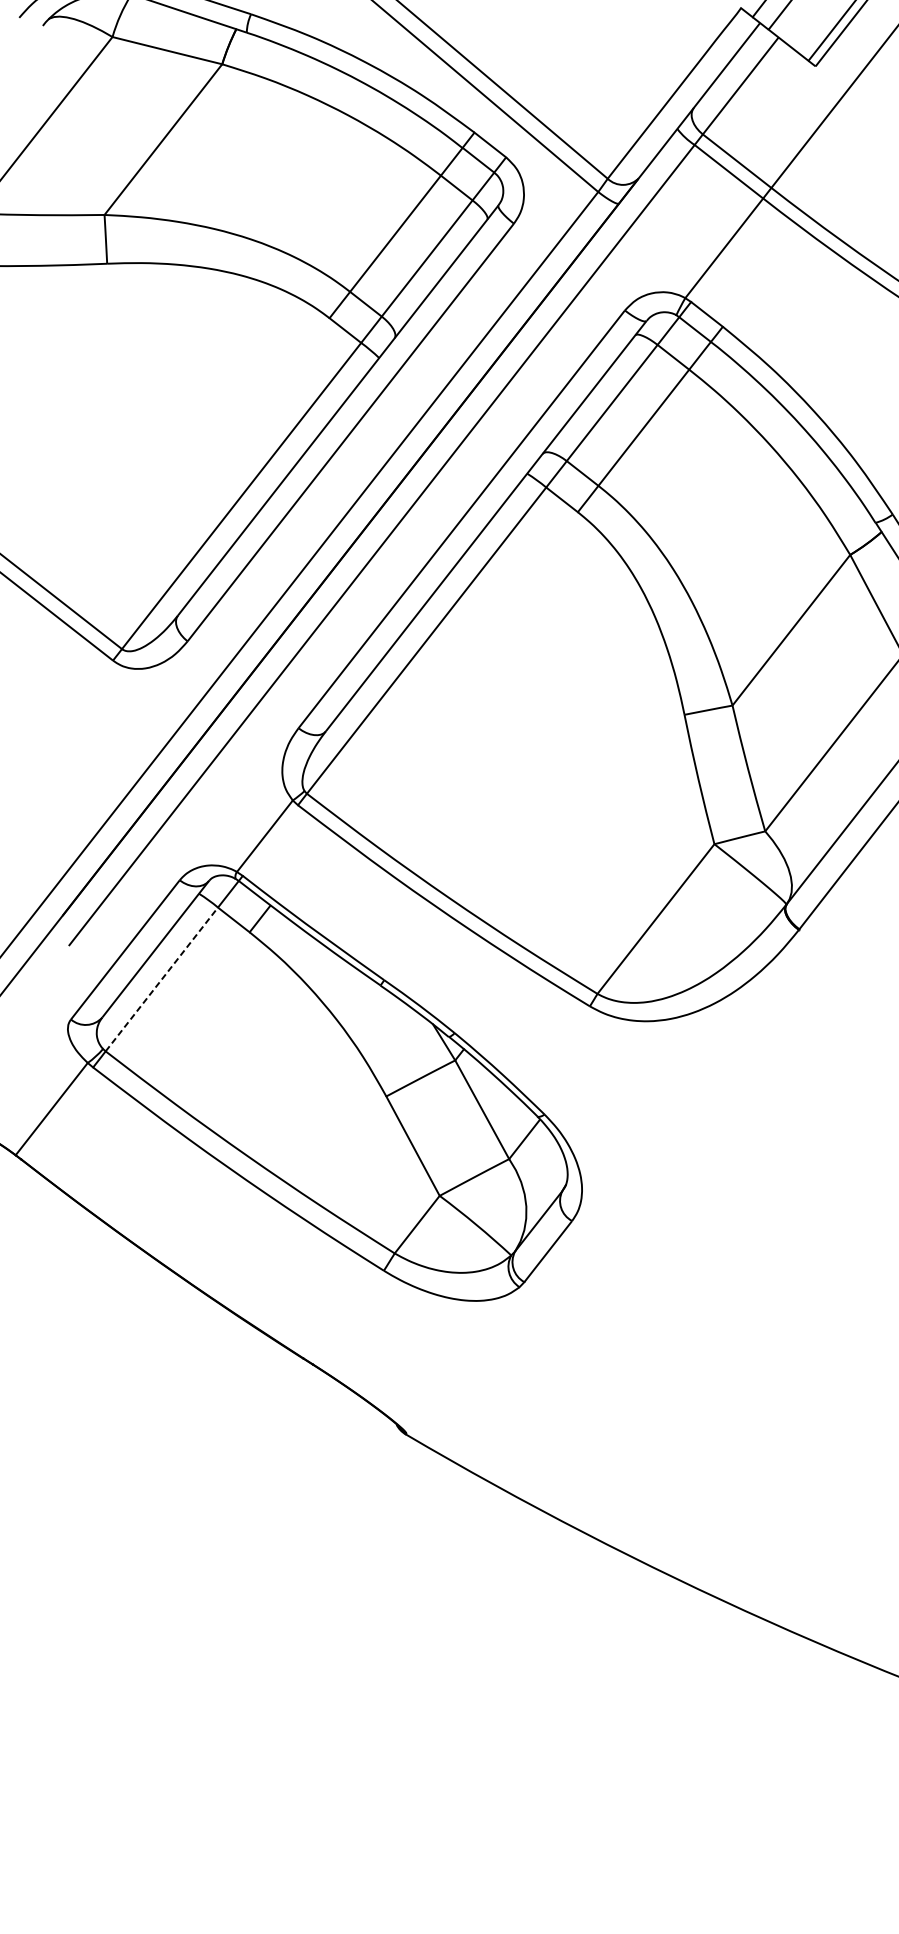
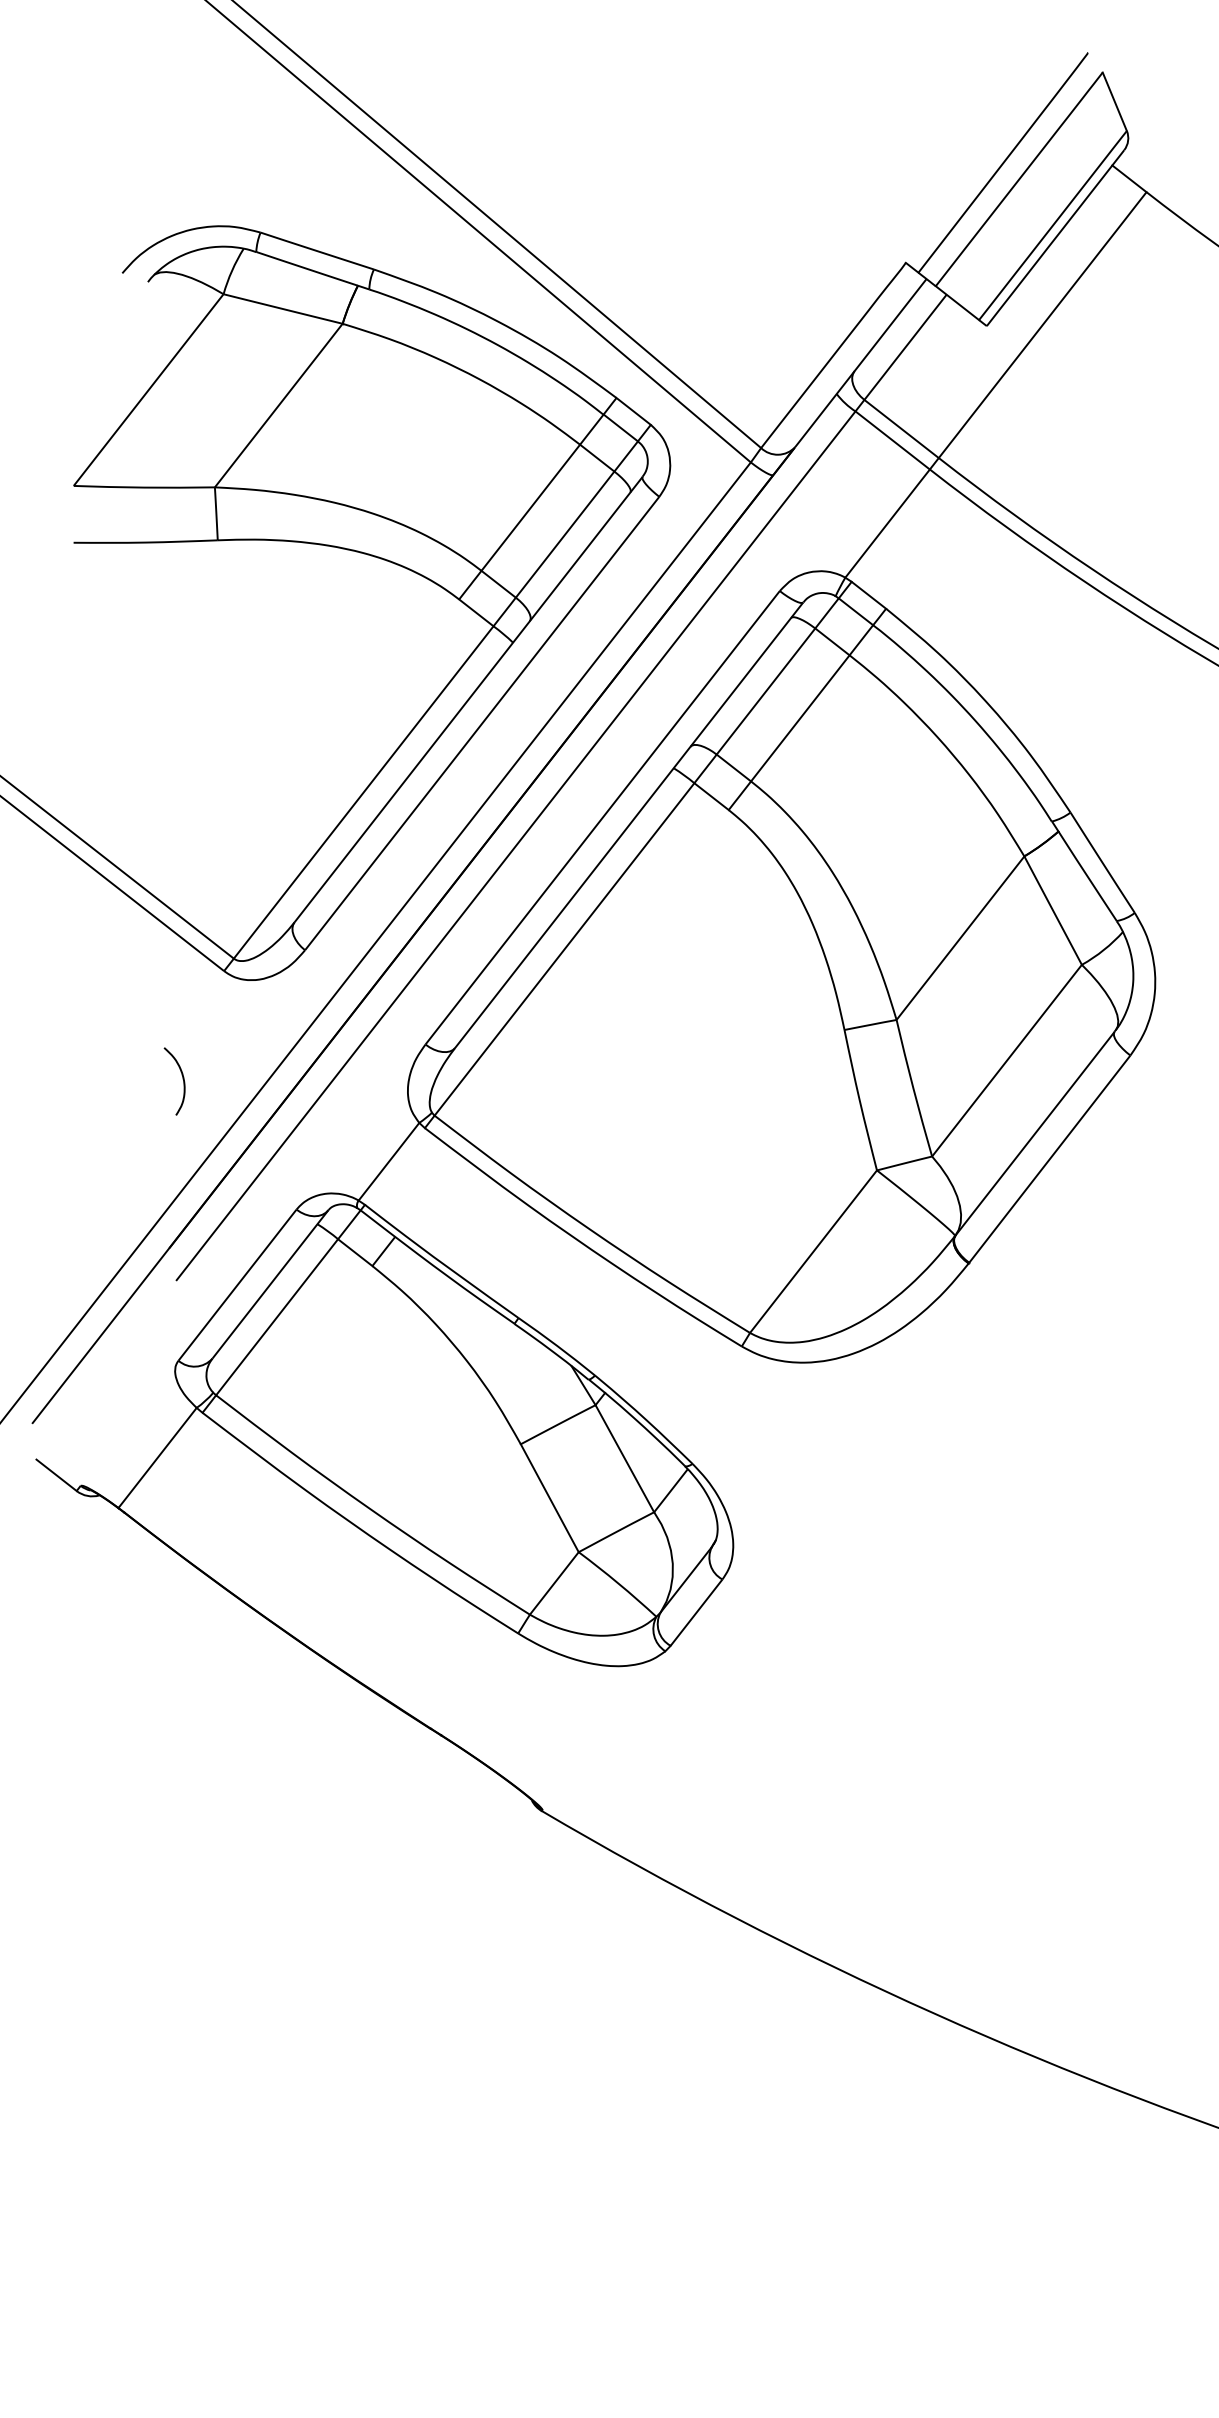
curve: (74, 760) -> (182, 1079), added
line: (162, 978) -> (277, 1316), dashed -> solid

